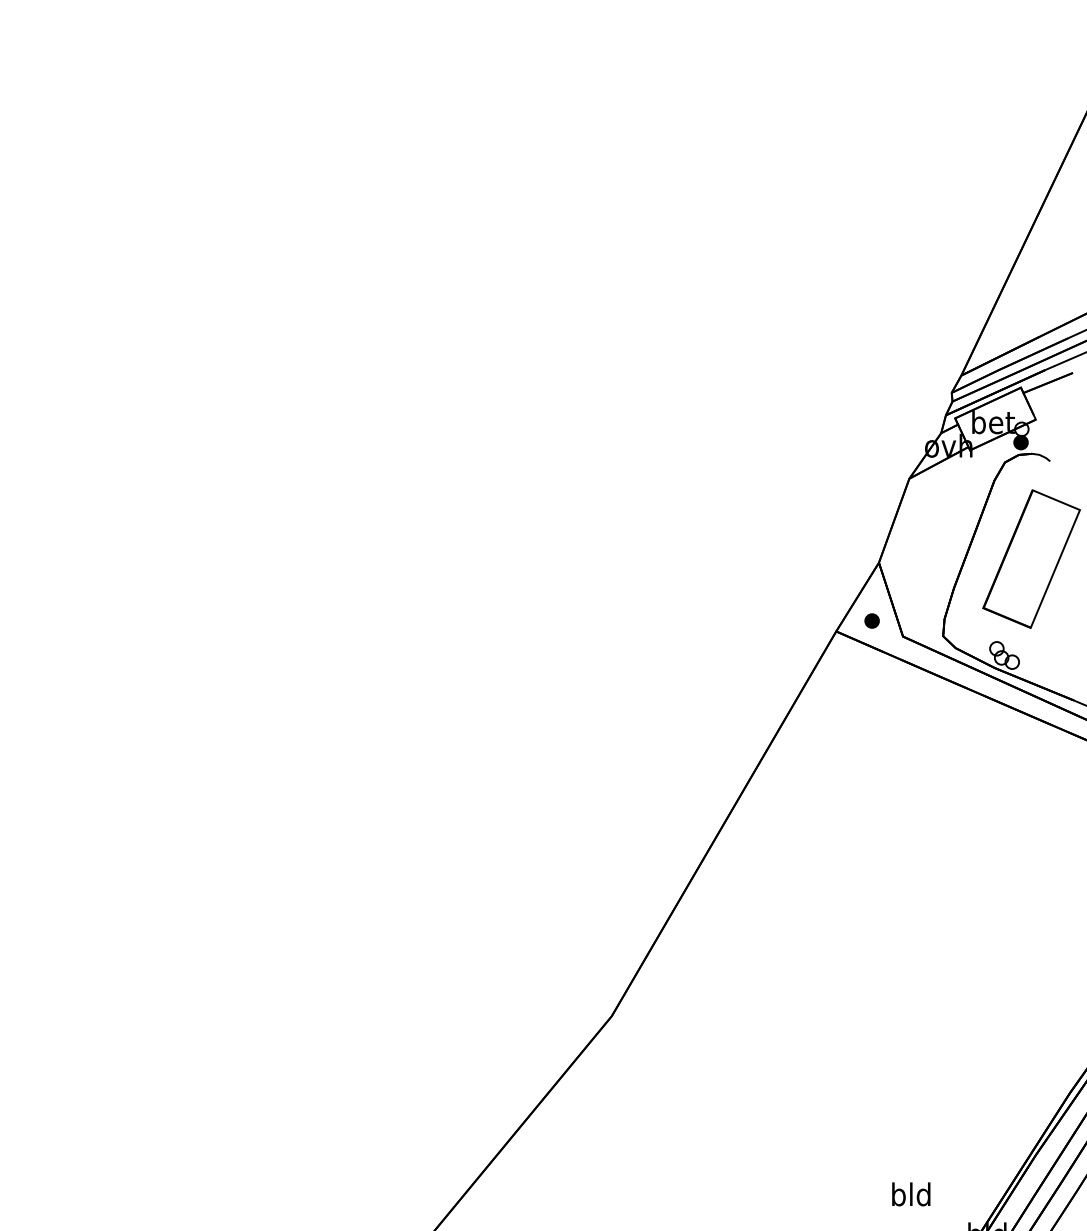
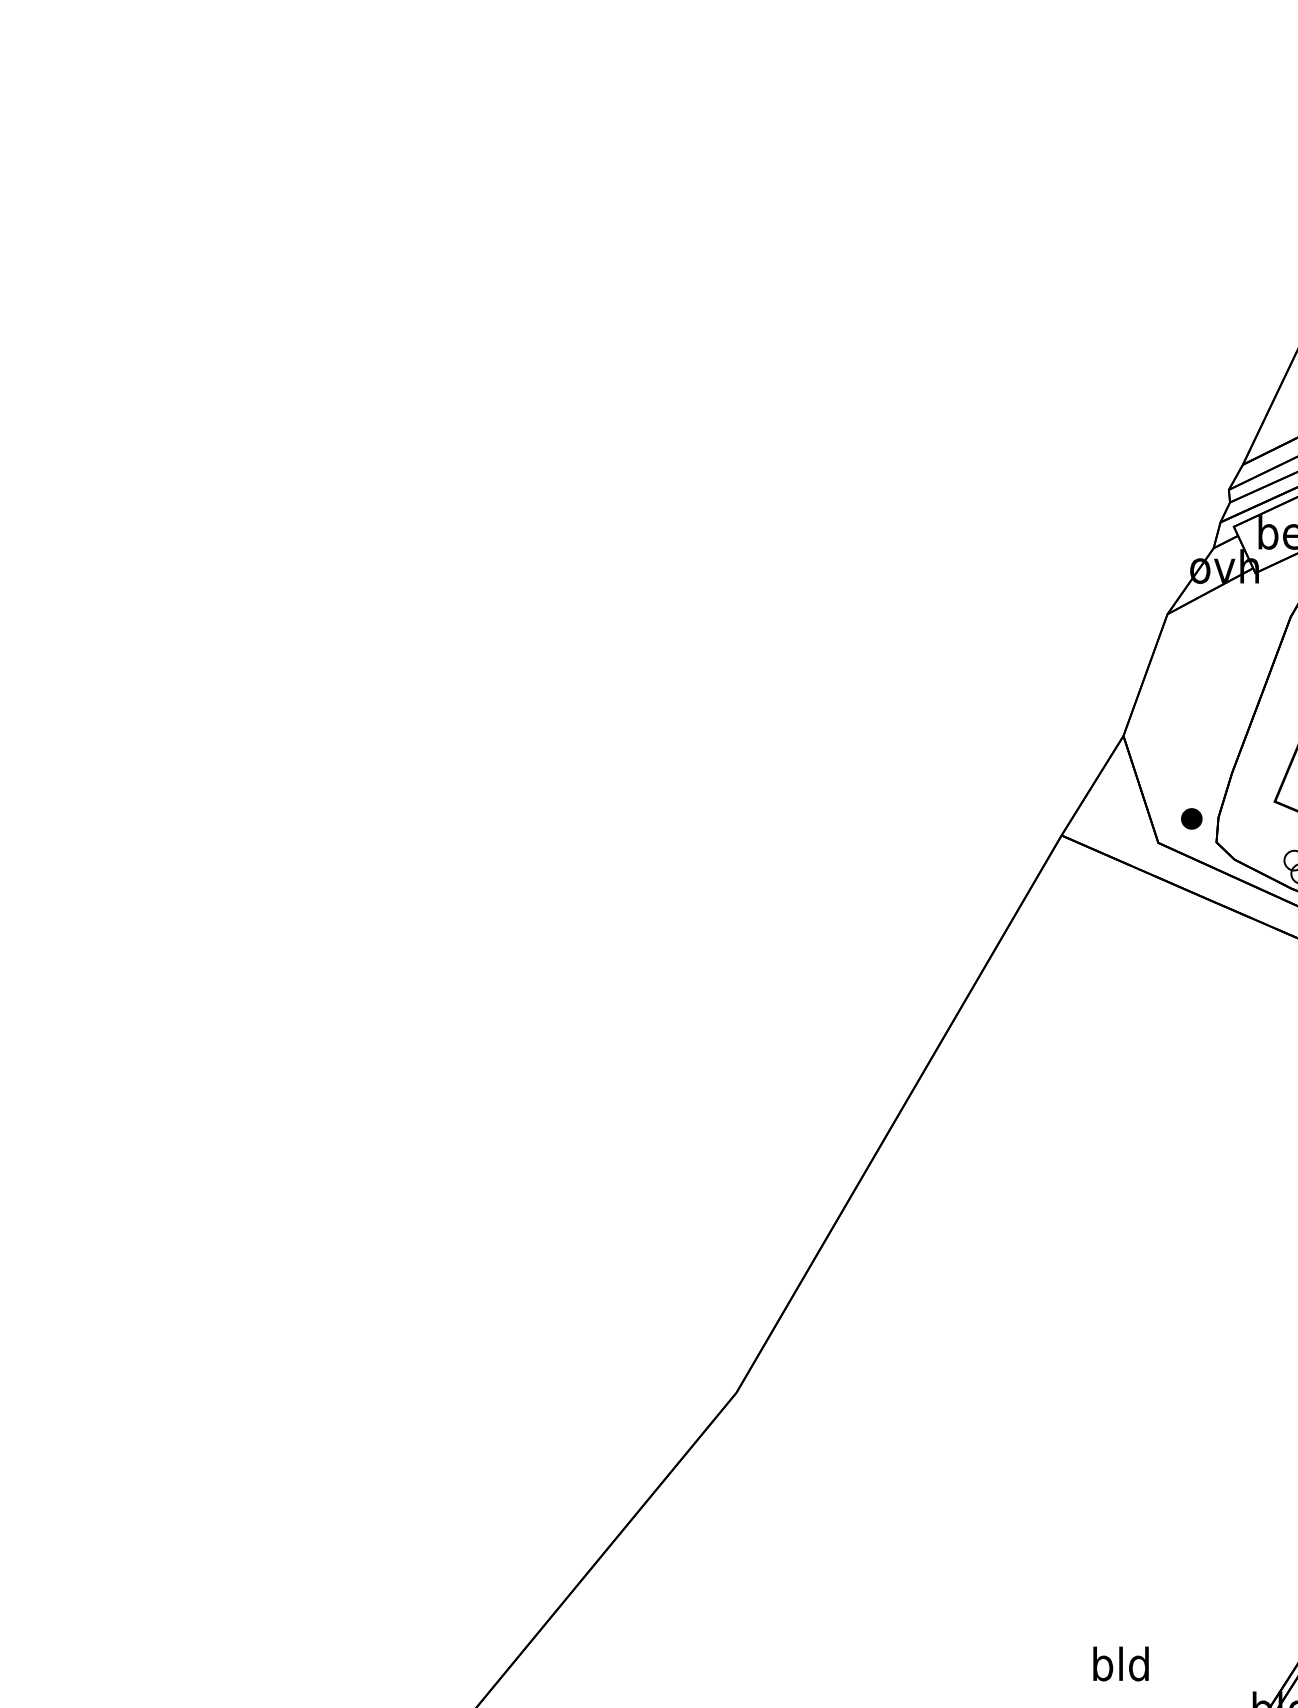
part: (871, 620) -> (1190, 818), moved
text: (911, 1194) -> (1121, 1664), moved

